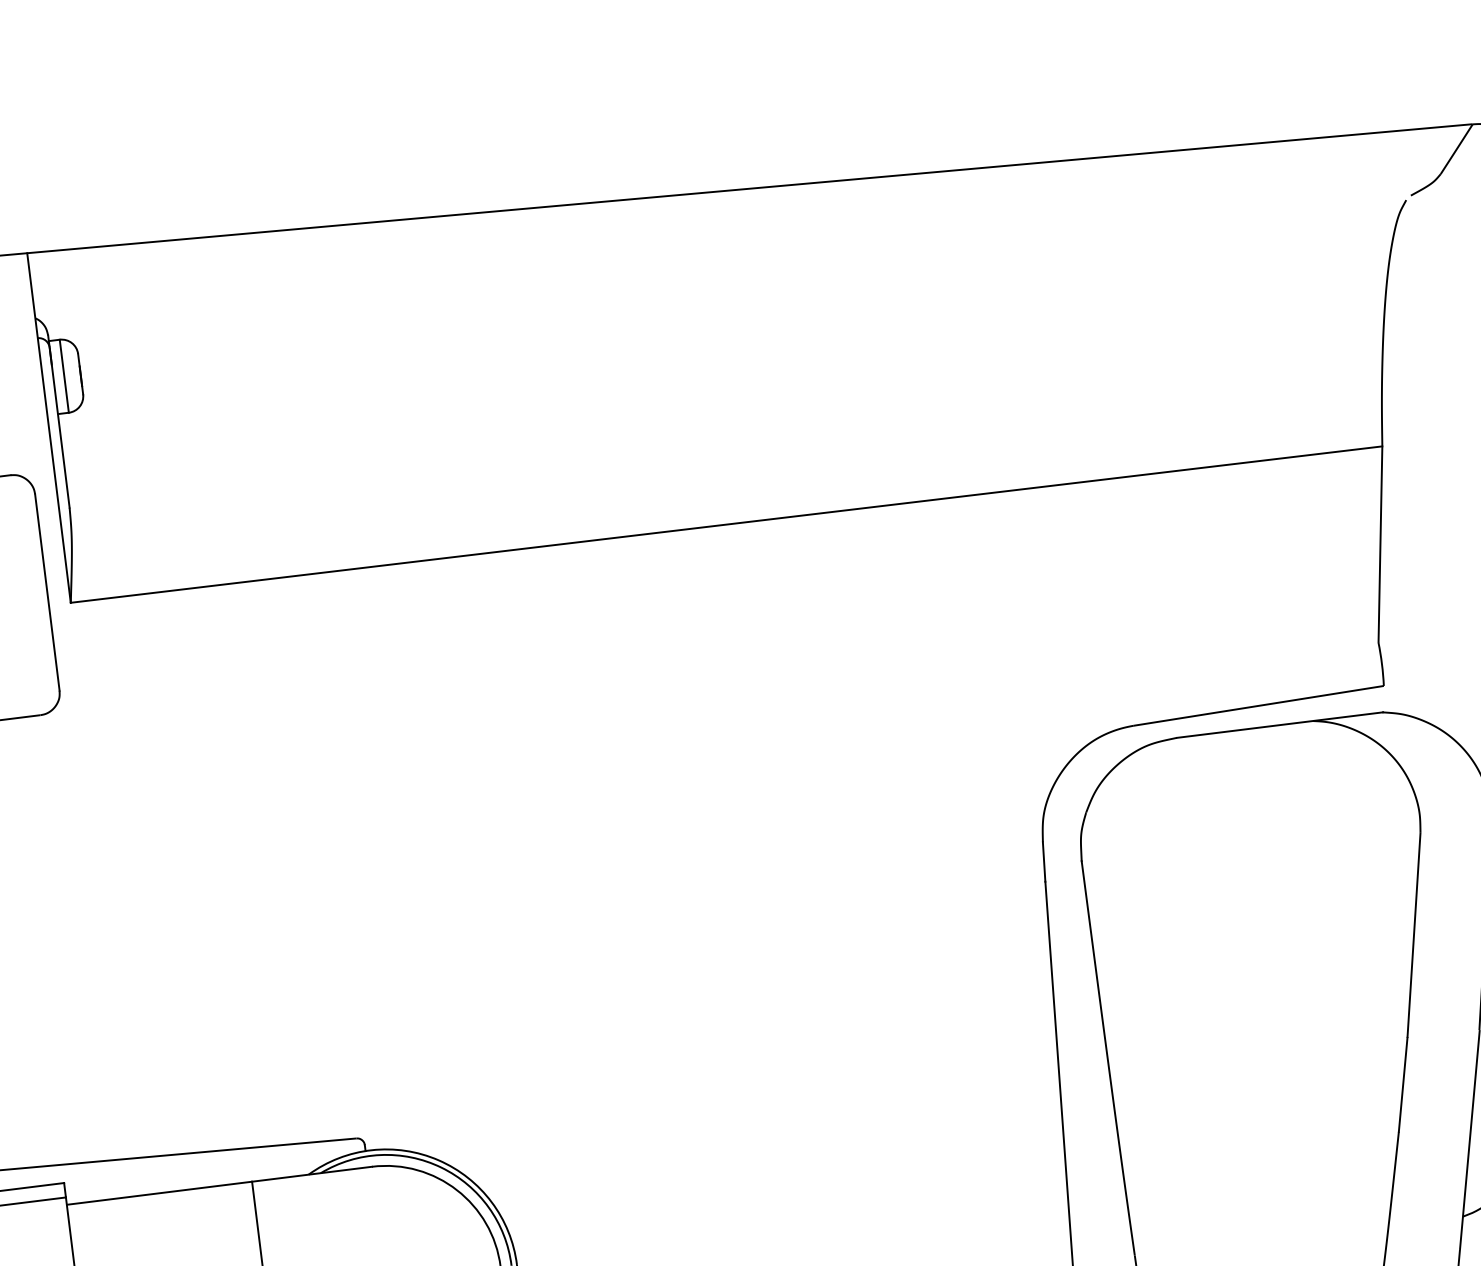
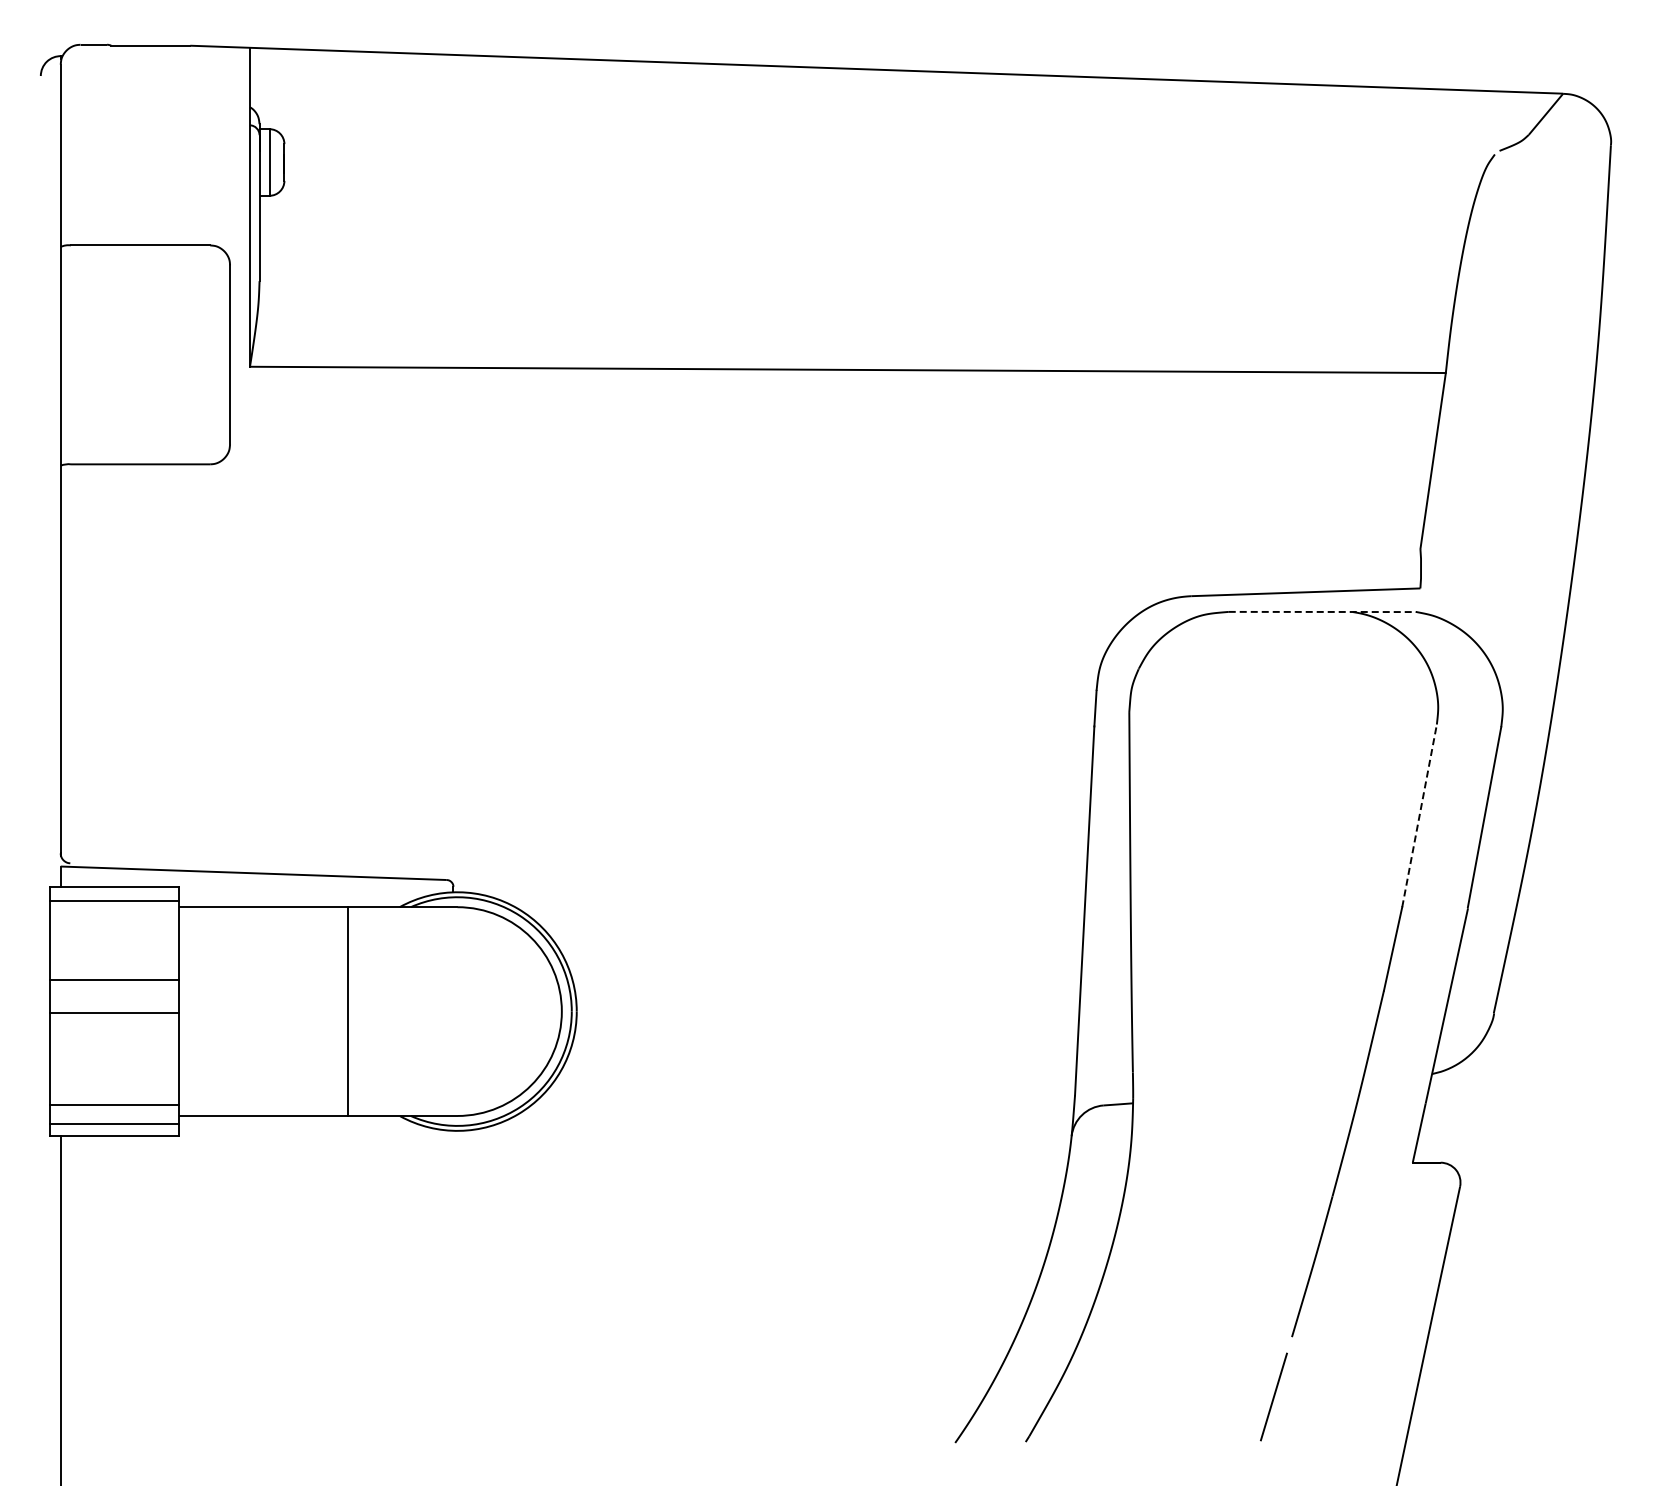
line: (1280, 724) -> (1323, 611), solid -> dashed
line: (1413, 934) -> (1419, 815), solid -> dashed

